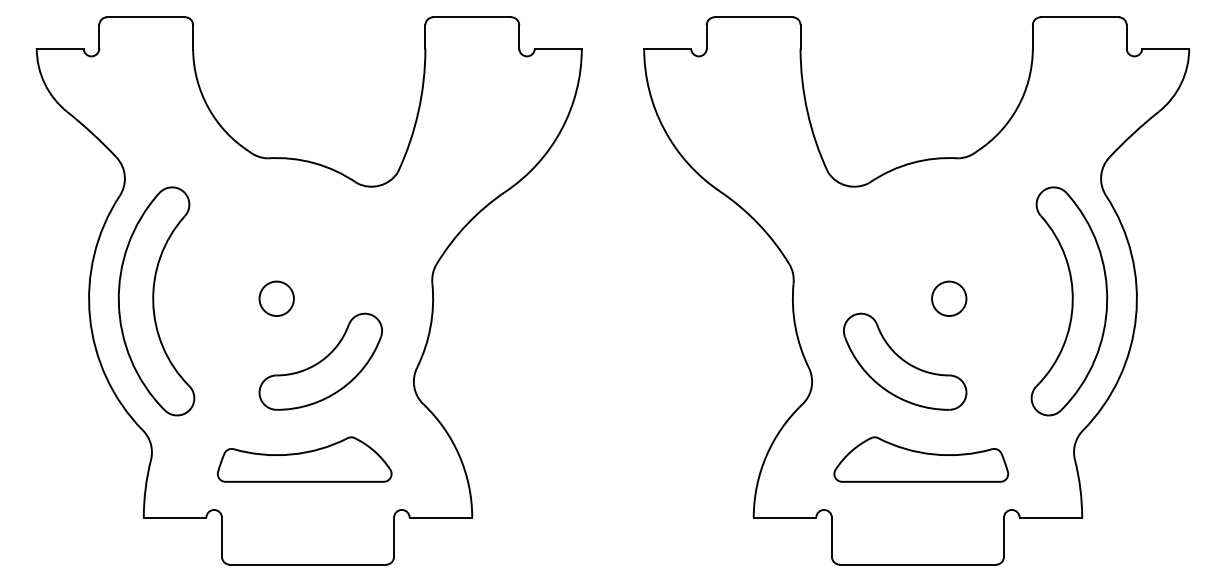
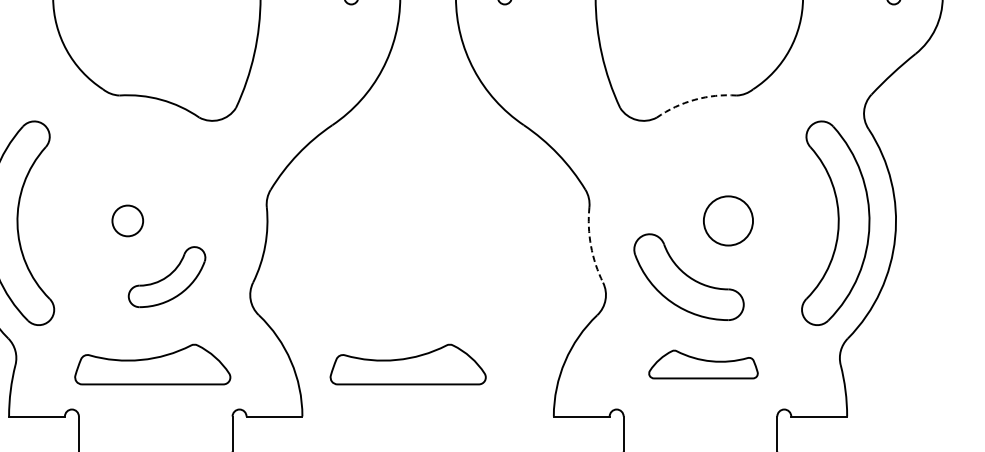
arc: (911, 163) -> (694, 100), solid -> dashed
circle: (949, 298) -> (728, 220), size x1.6
arc: (795, 326) -> (591, 245), solid -> dashed
part: (320, 361) -> (166, 276), size x0.7
part: (590, 459) -> (408, 364), added
part: (921, 459) -> (703, 364), size x0.7

